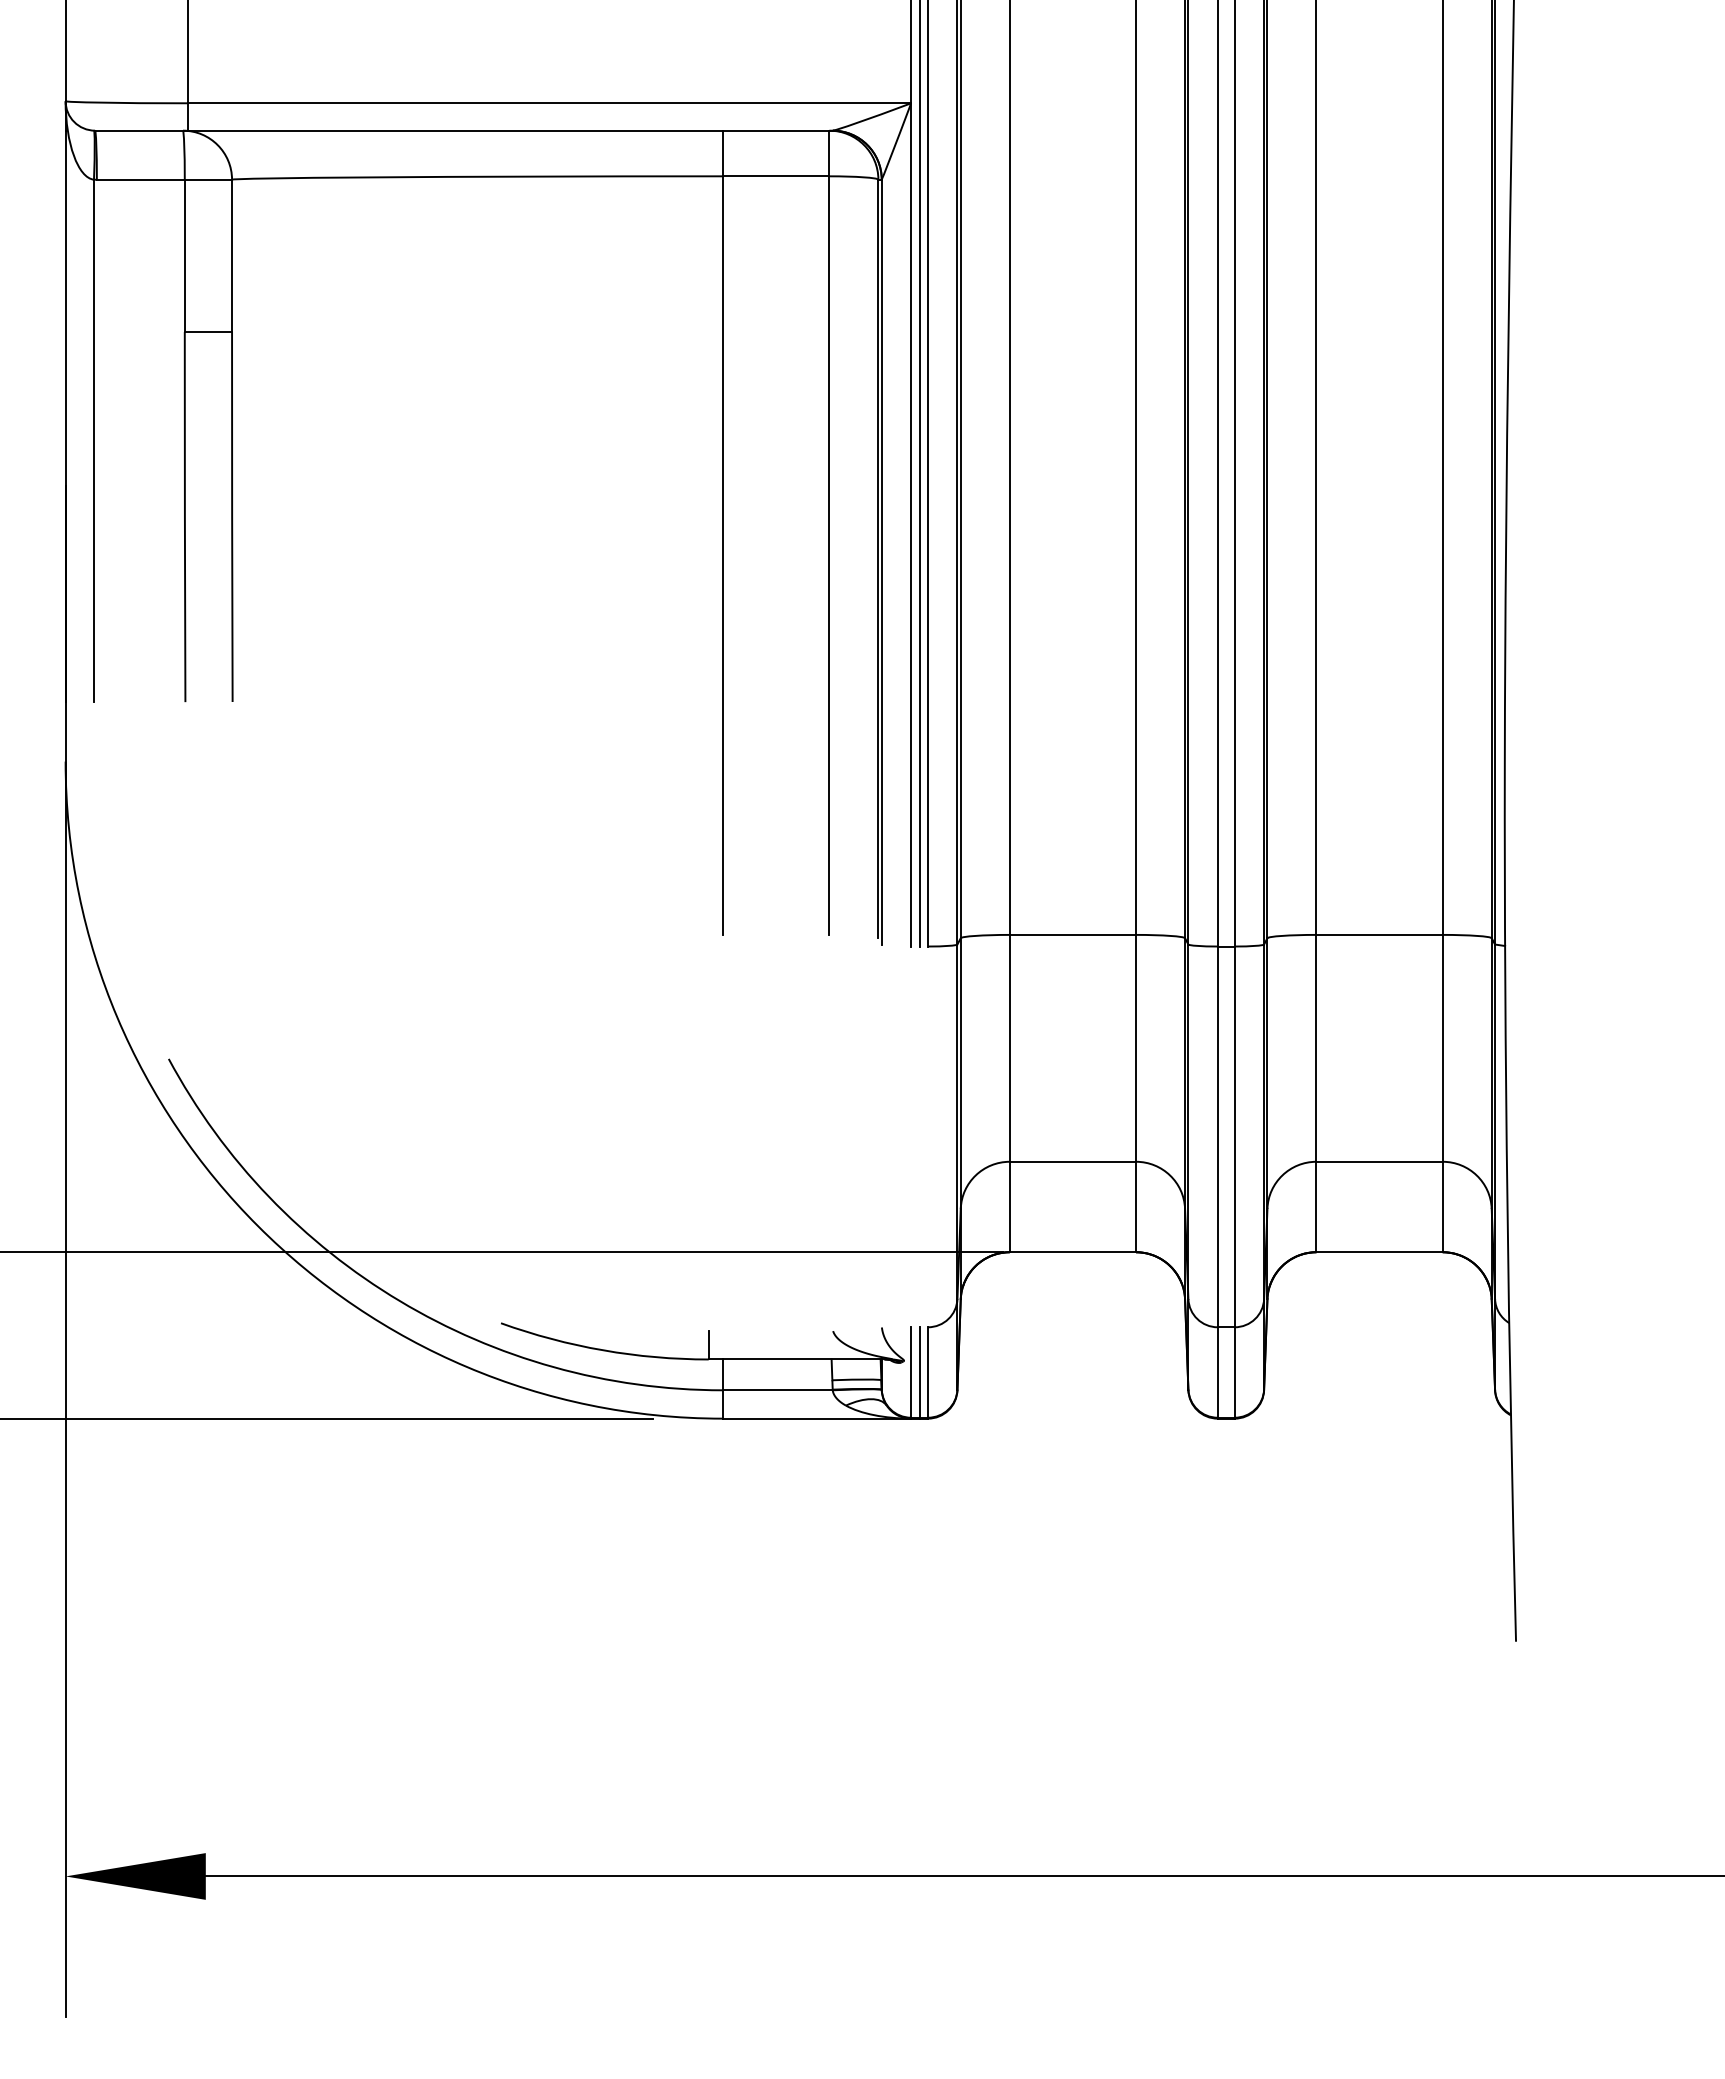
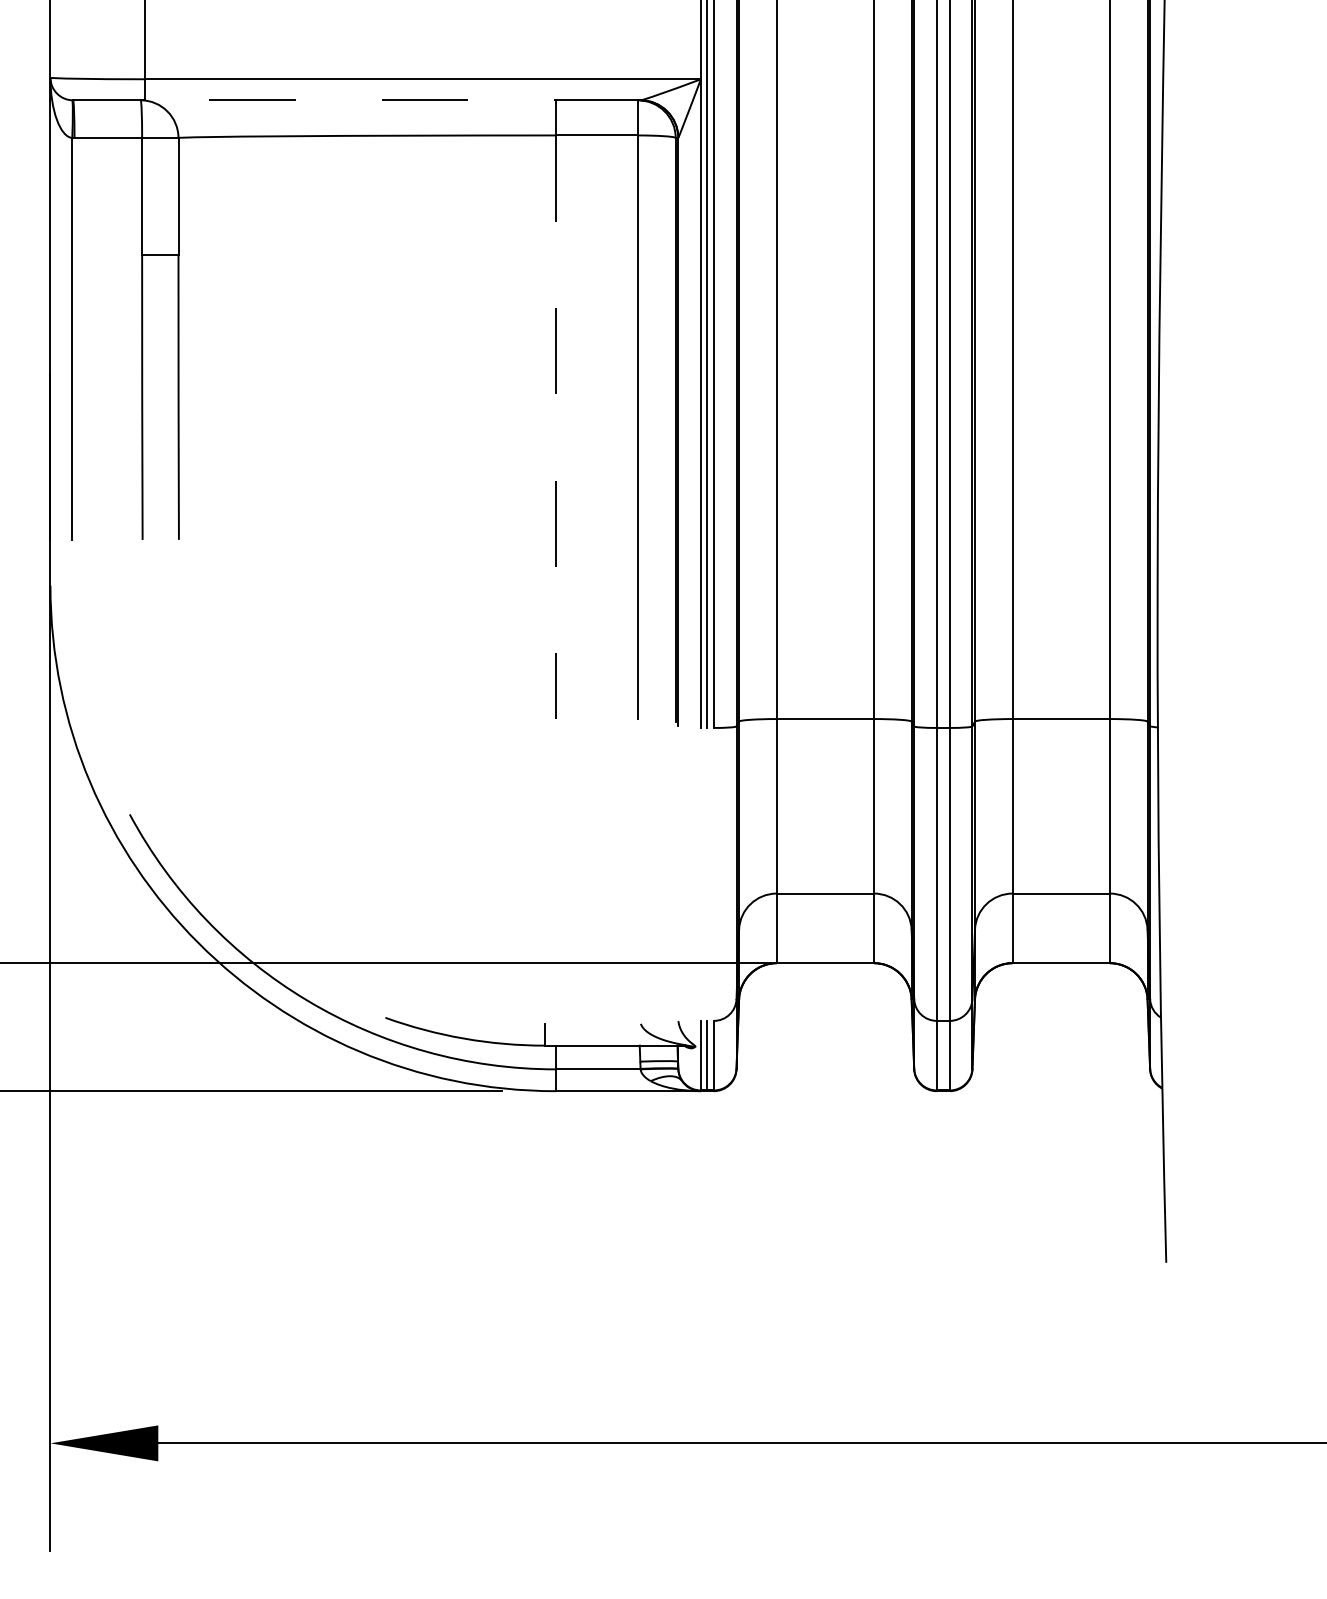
line: (510, 130) -> (392, 100), solid -> dashed
line: (722, 556) -> (555, 427), solid -> dashed

